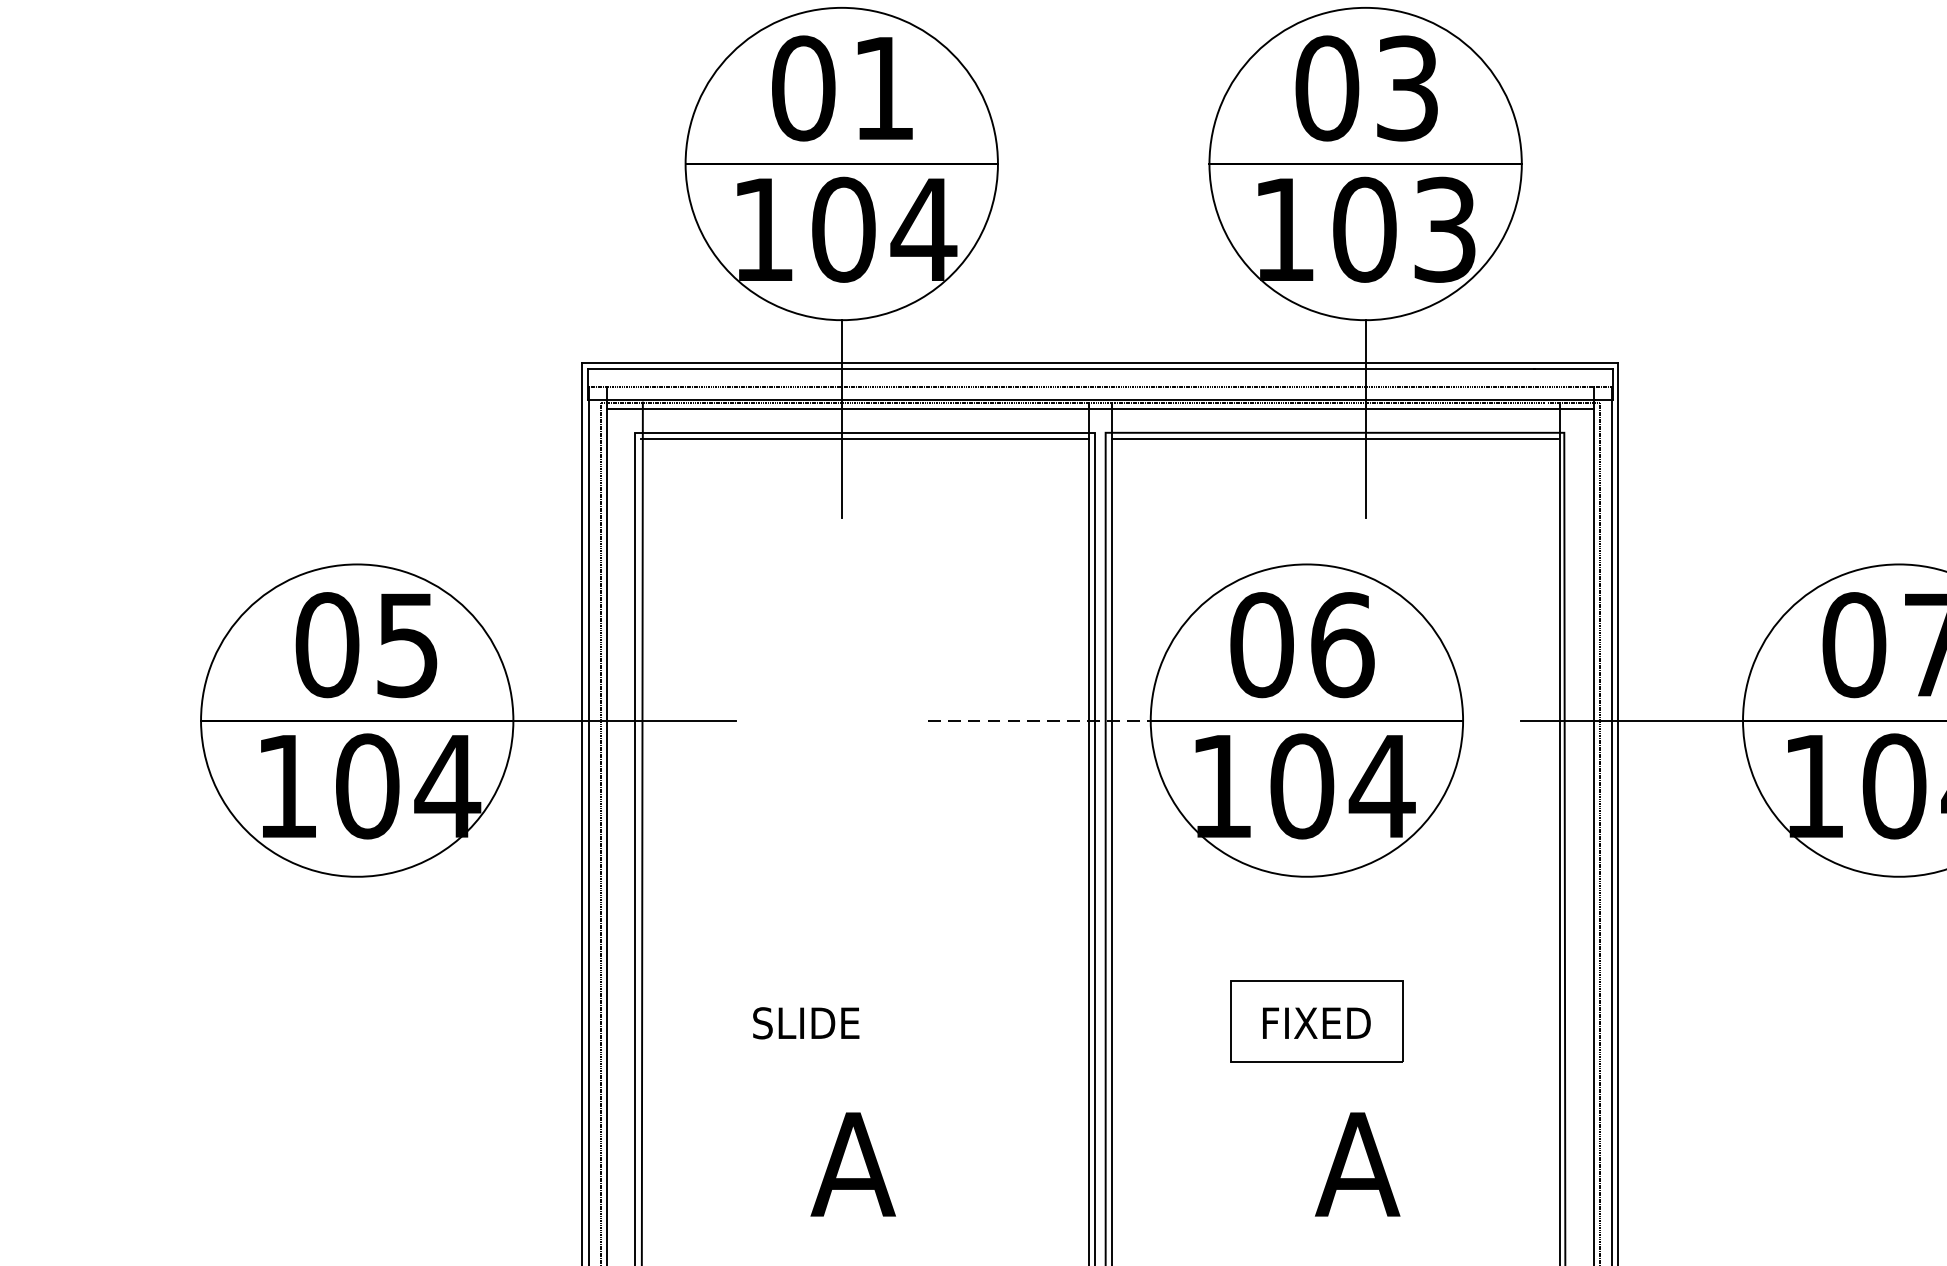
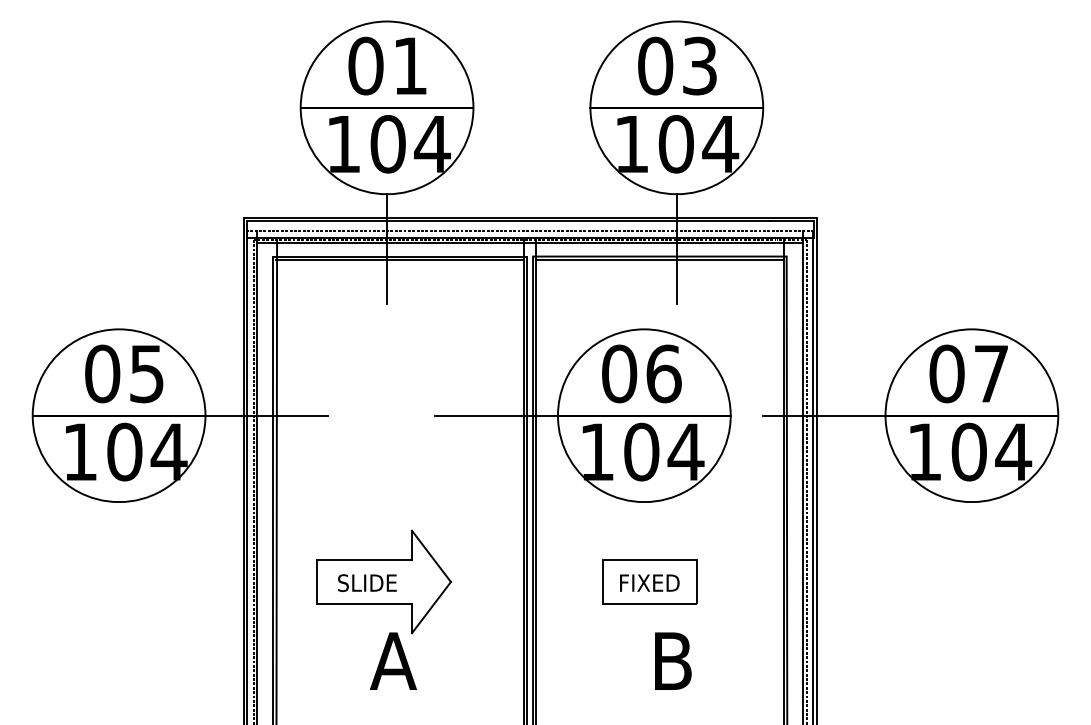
text: (1444, 230) -> (720, 144), 103 -> 104
line: (1039, 720) -> (496, 415), dashed -> solid
part: (835, 1020) -> (383, 581), added
text: (1356, 1163) -> (671, 660), A -> B

